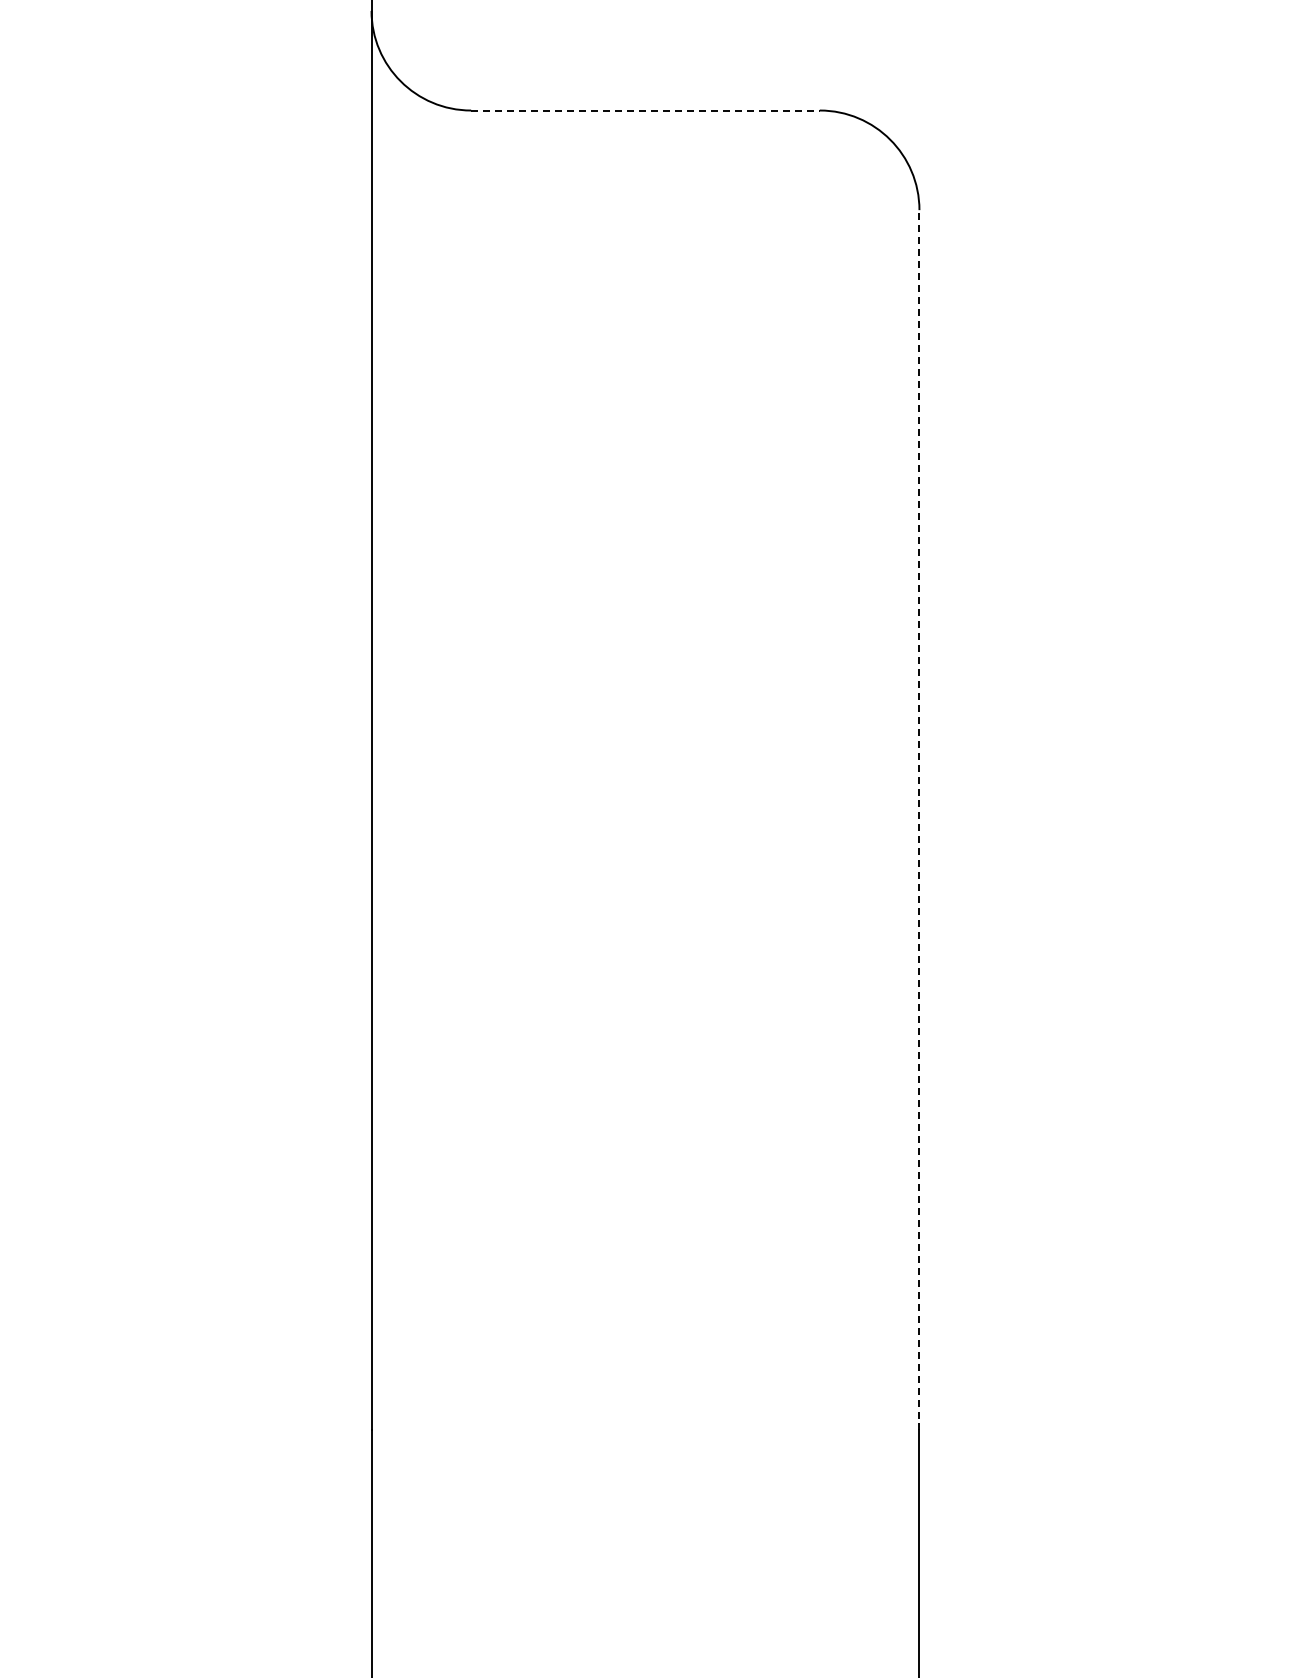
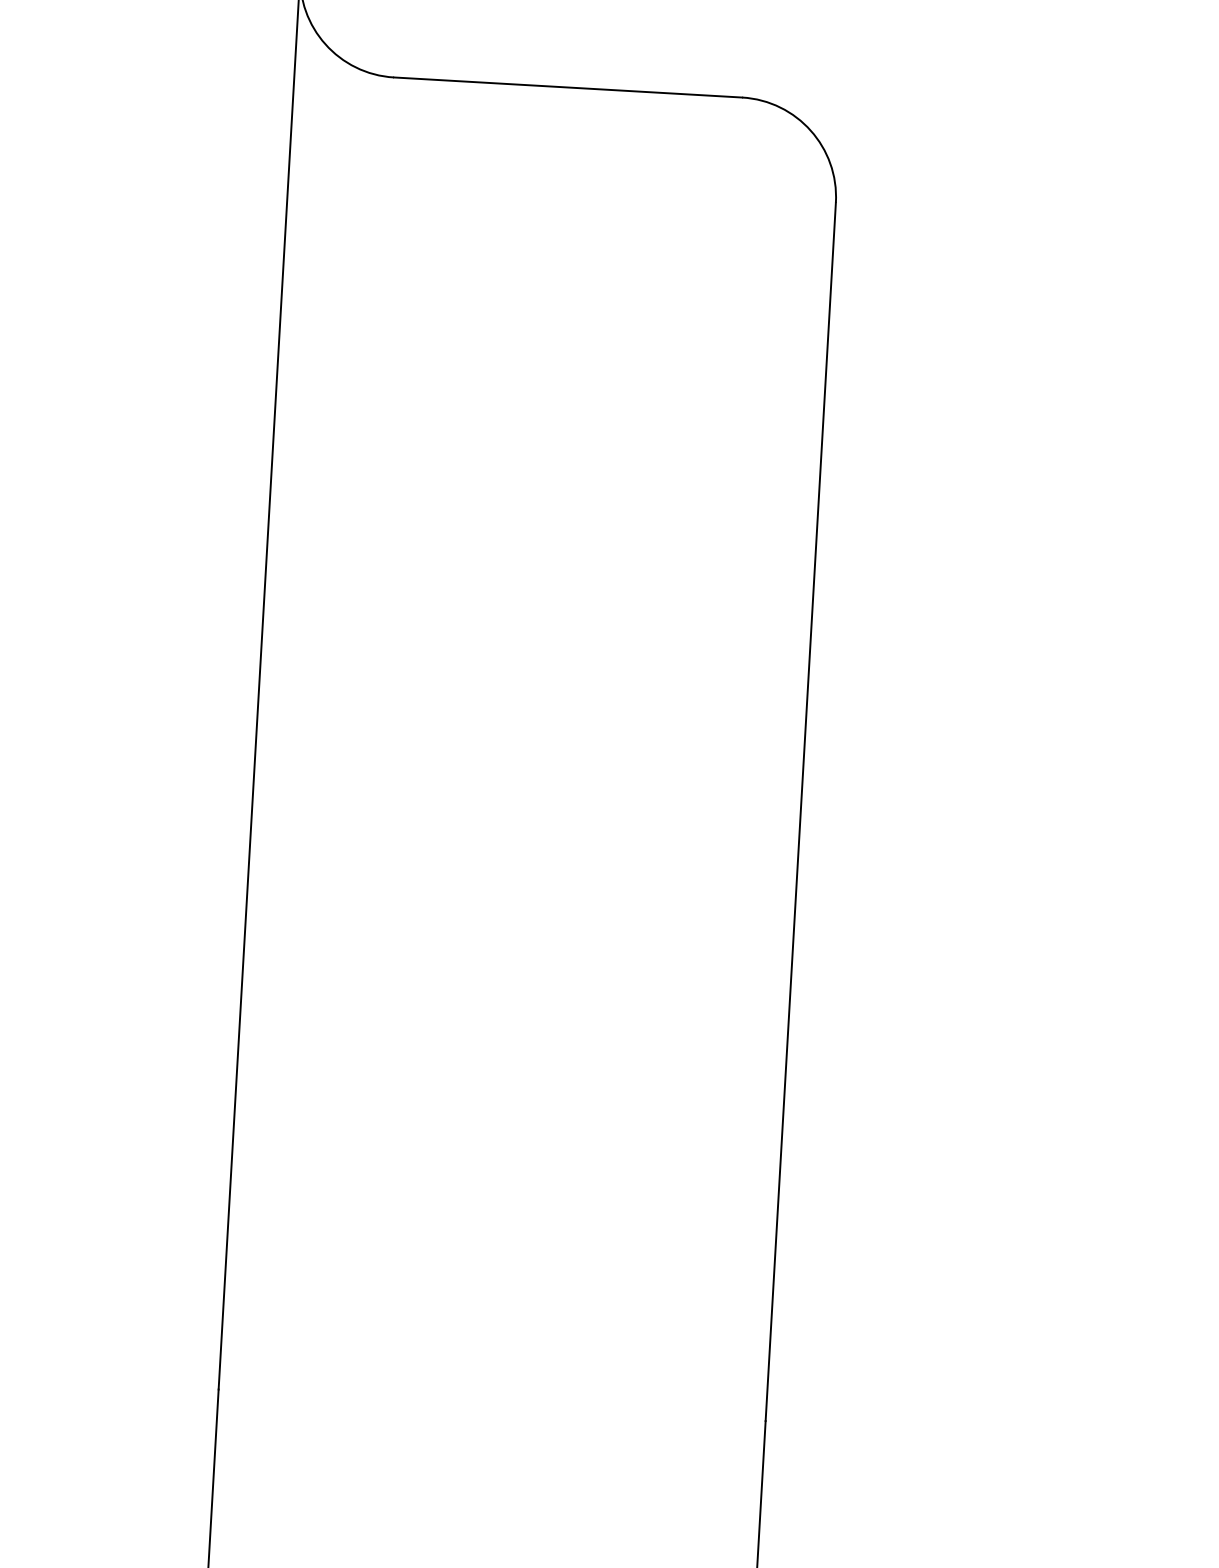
line: (645, 110) -> (568, 87), dashed -> solid
line: (919, 819) -> (800, 811), dashed -> solid

